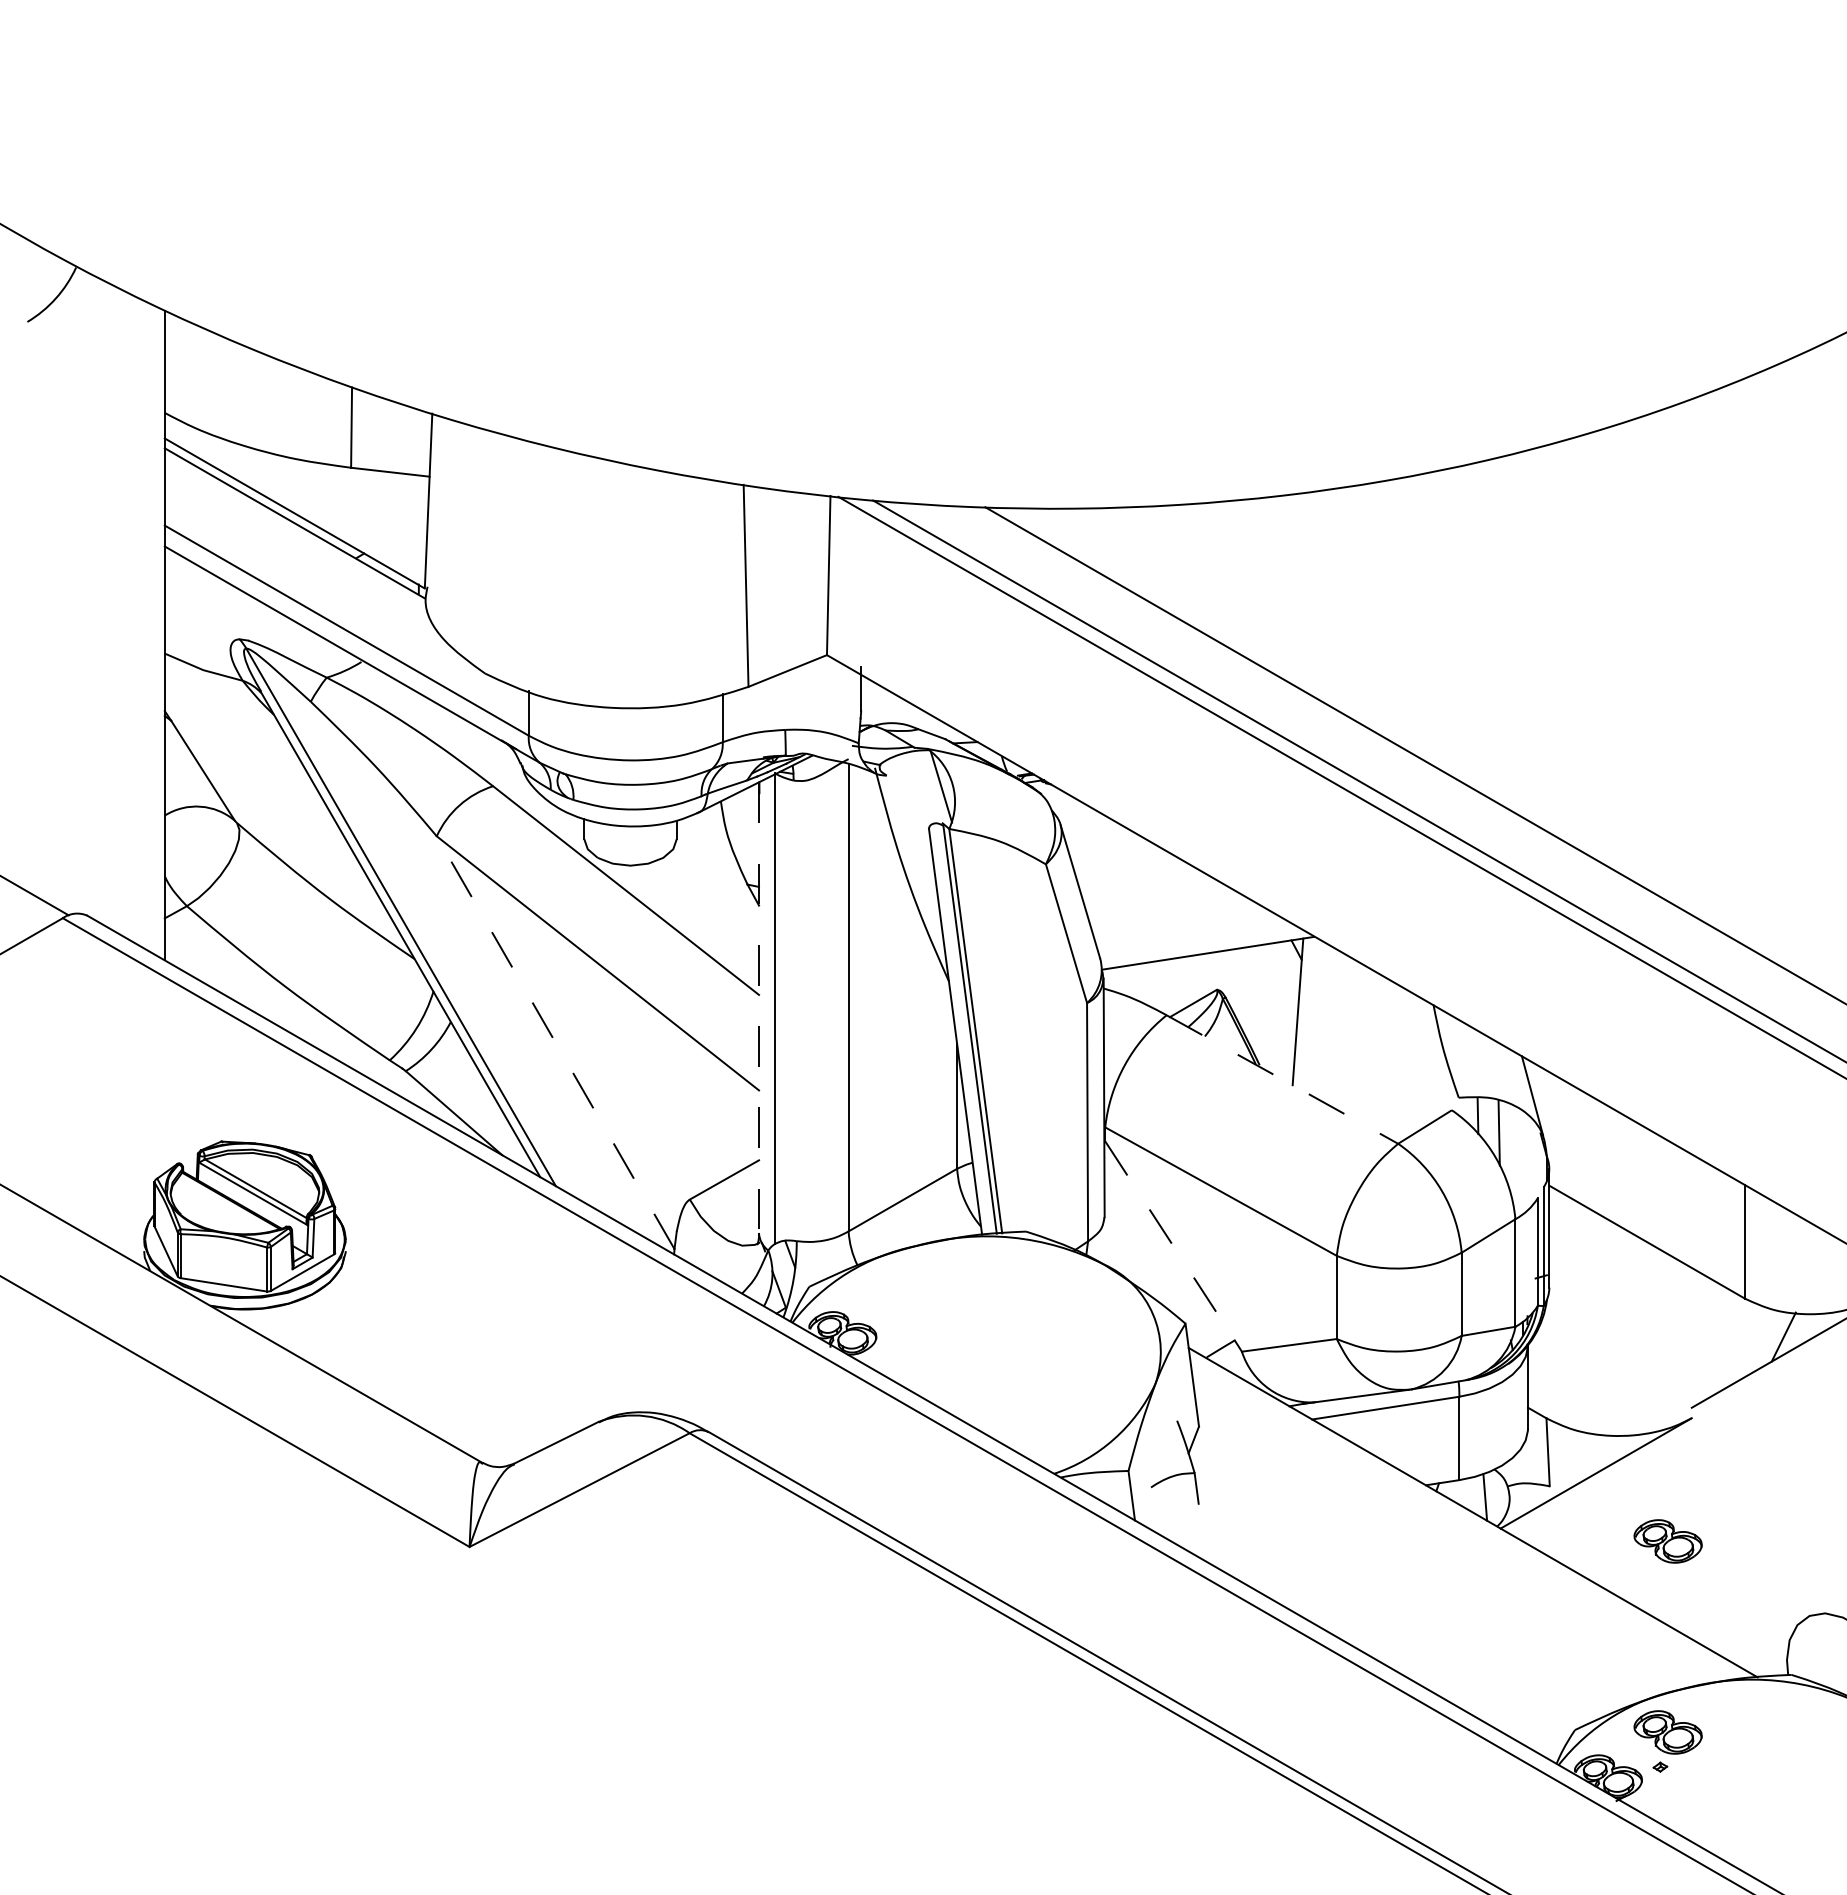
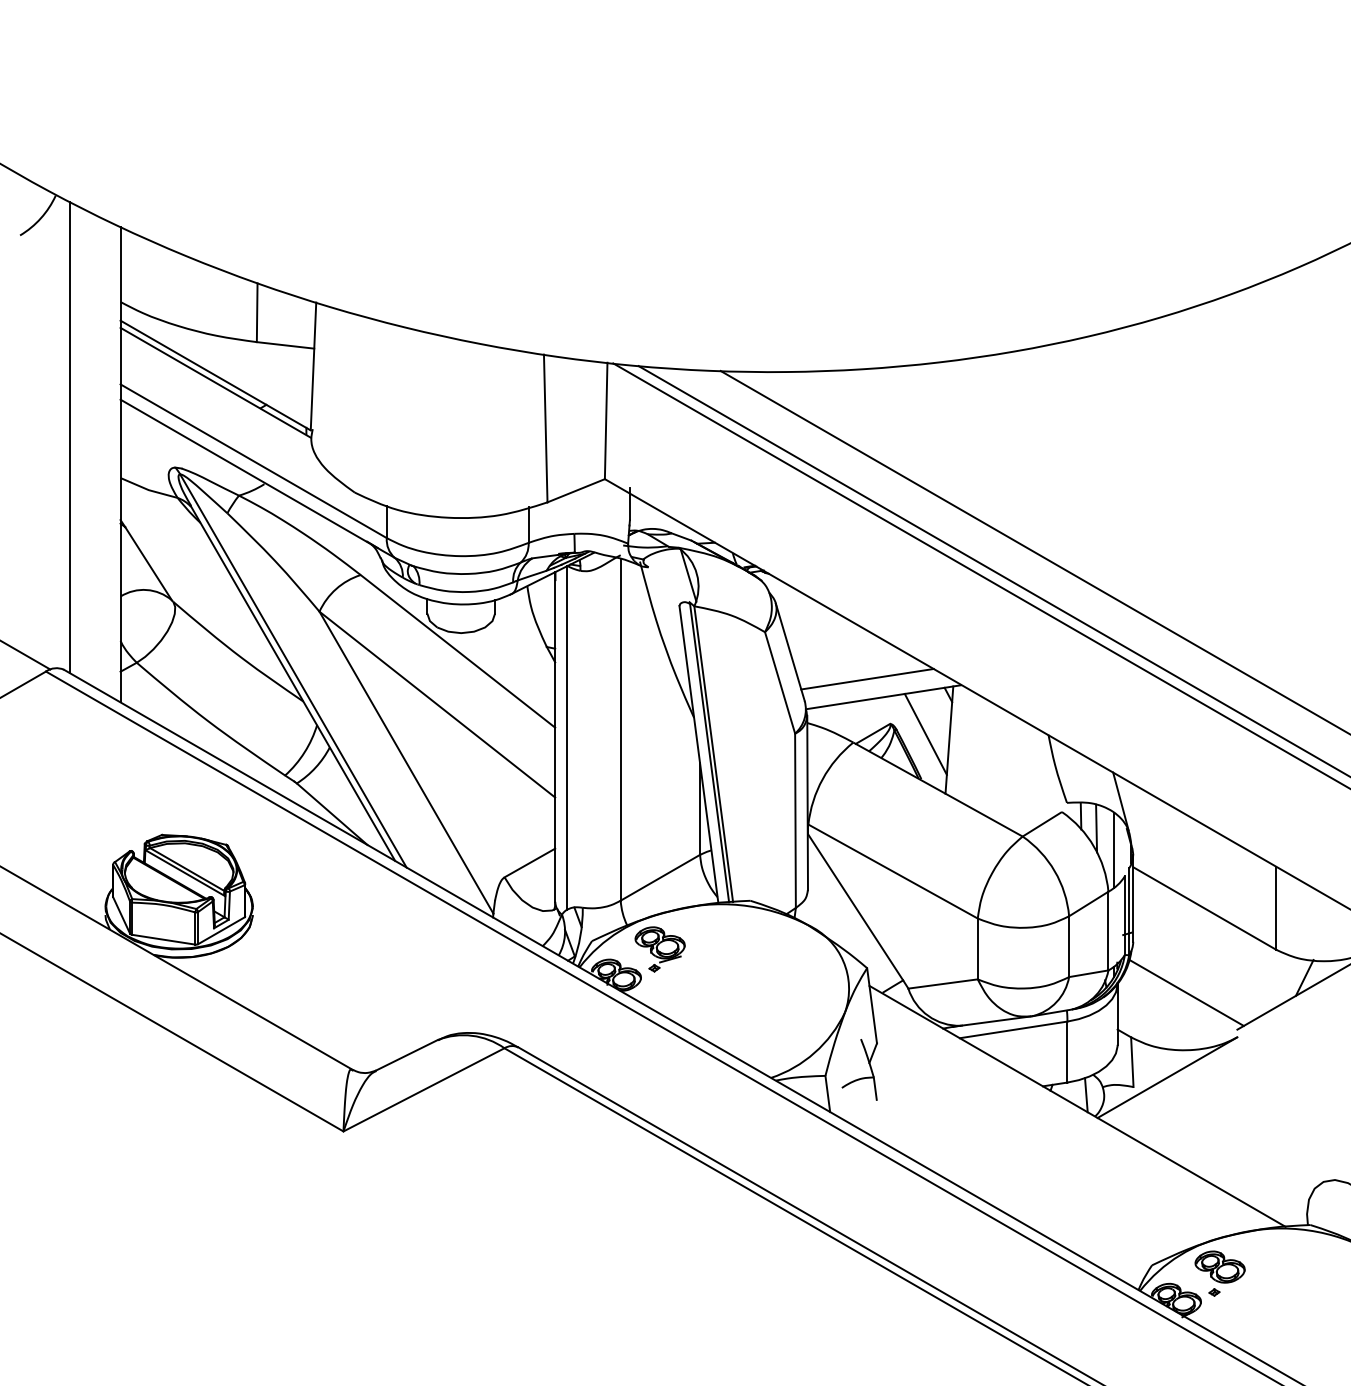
line: (95, 597) -> (69, 437), added
line: (1185, 928) -> (867, 679), added
line: (1265, 1003) -> (925, 733), added
line: (759, 1008) -> (555, 737), dashed -> solid
line: (555, 1042) -> (406, 762), dashed -> solid
line: (1283, 1079) -> (938, 789), dashed -> solid
line: (1523, 1162) -> (1114, 850), added
line: (1170, 1240) -> (856, 907), dashed -> solid
part: (902, 1298) -> (660, 949), added
line: (1622, 1357) -> (1186, 992), added
part: (1667, 1541) -> (1219, 1127), removed

